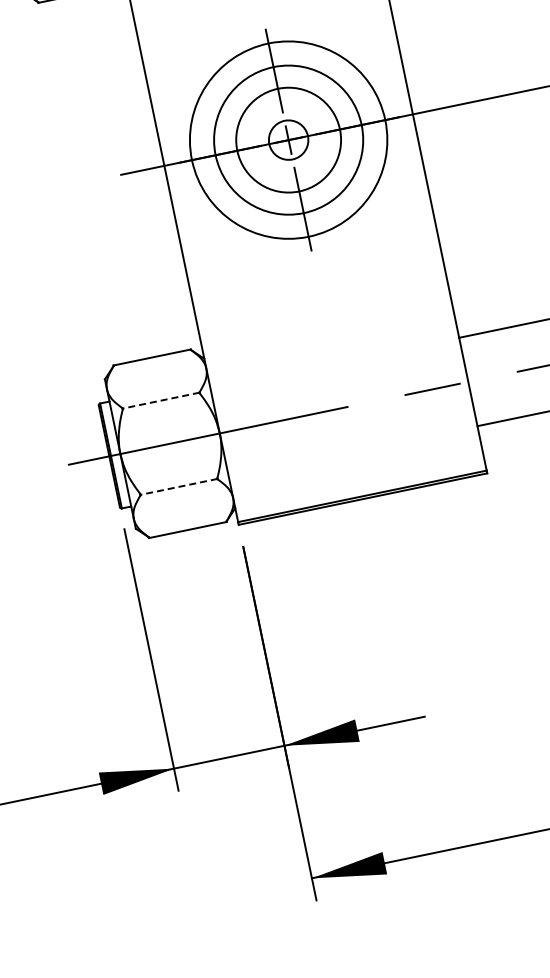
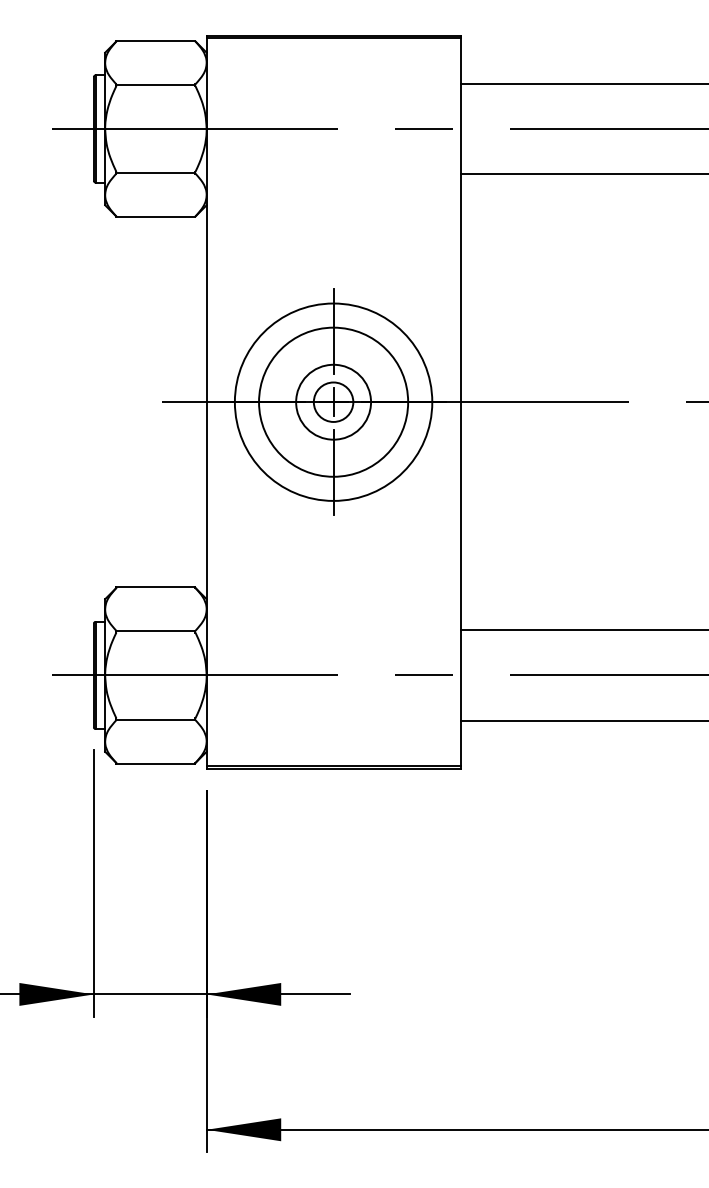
circle: (288, 139) -> (333, 401), size x0.71
line: (160, 400) -> (155, 631), dashed -> solid
line: (178, 486) -> (155, 719), dashed -> solid

